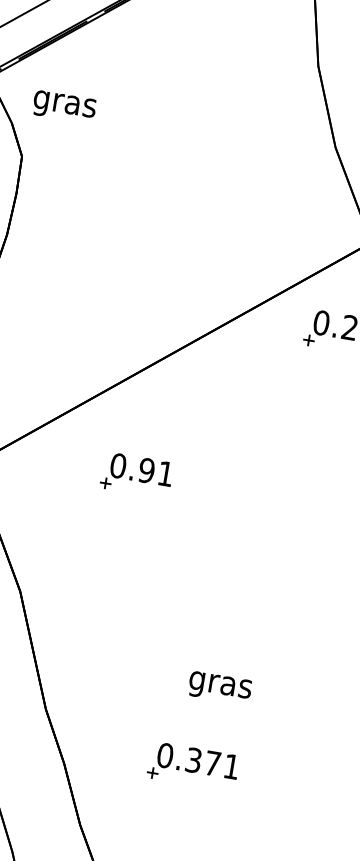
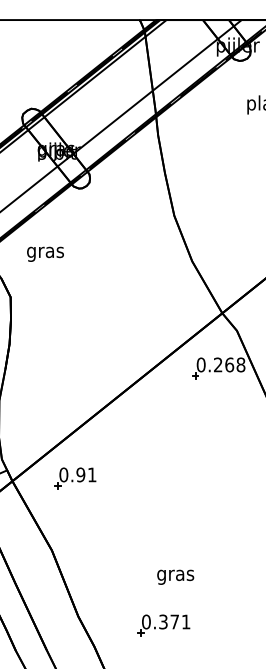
text: (64, 105) -> (45, 253), moved
part: (136, 475) -> (75, 478), moved
text: (219, 686) -> (175, 576), moved
part: (192, 766) -> (163, 625), moved

